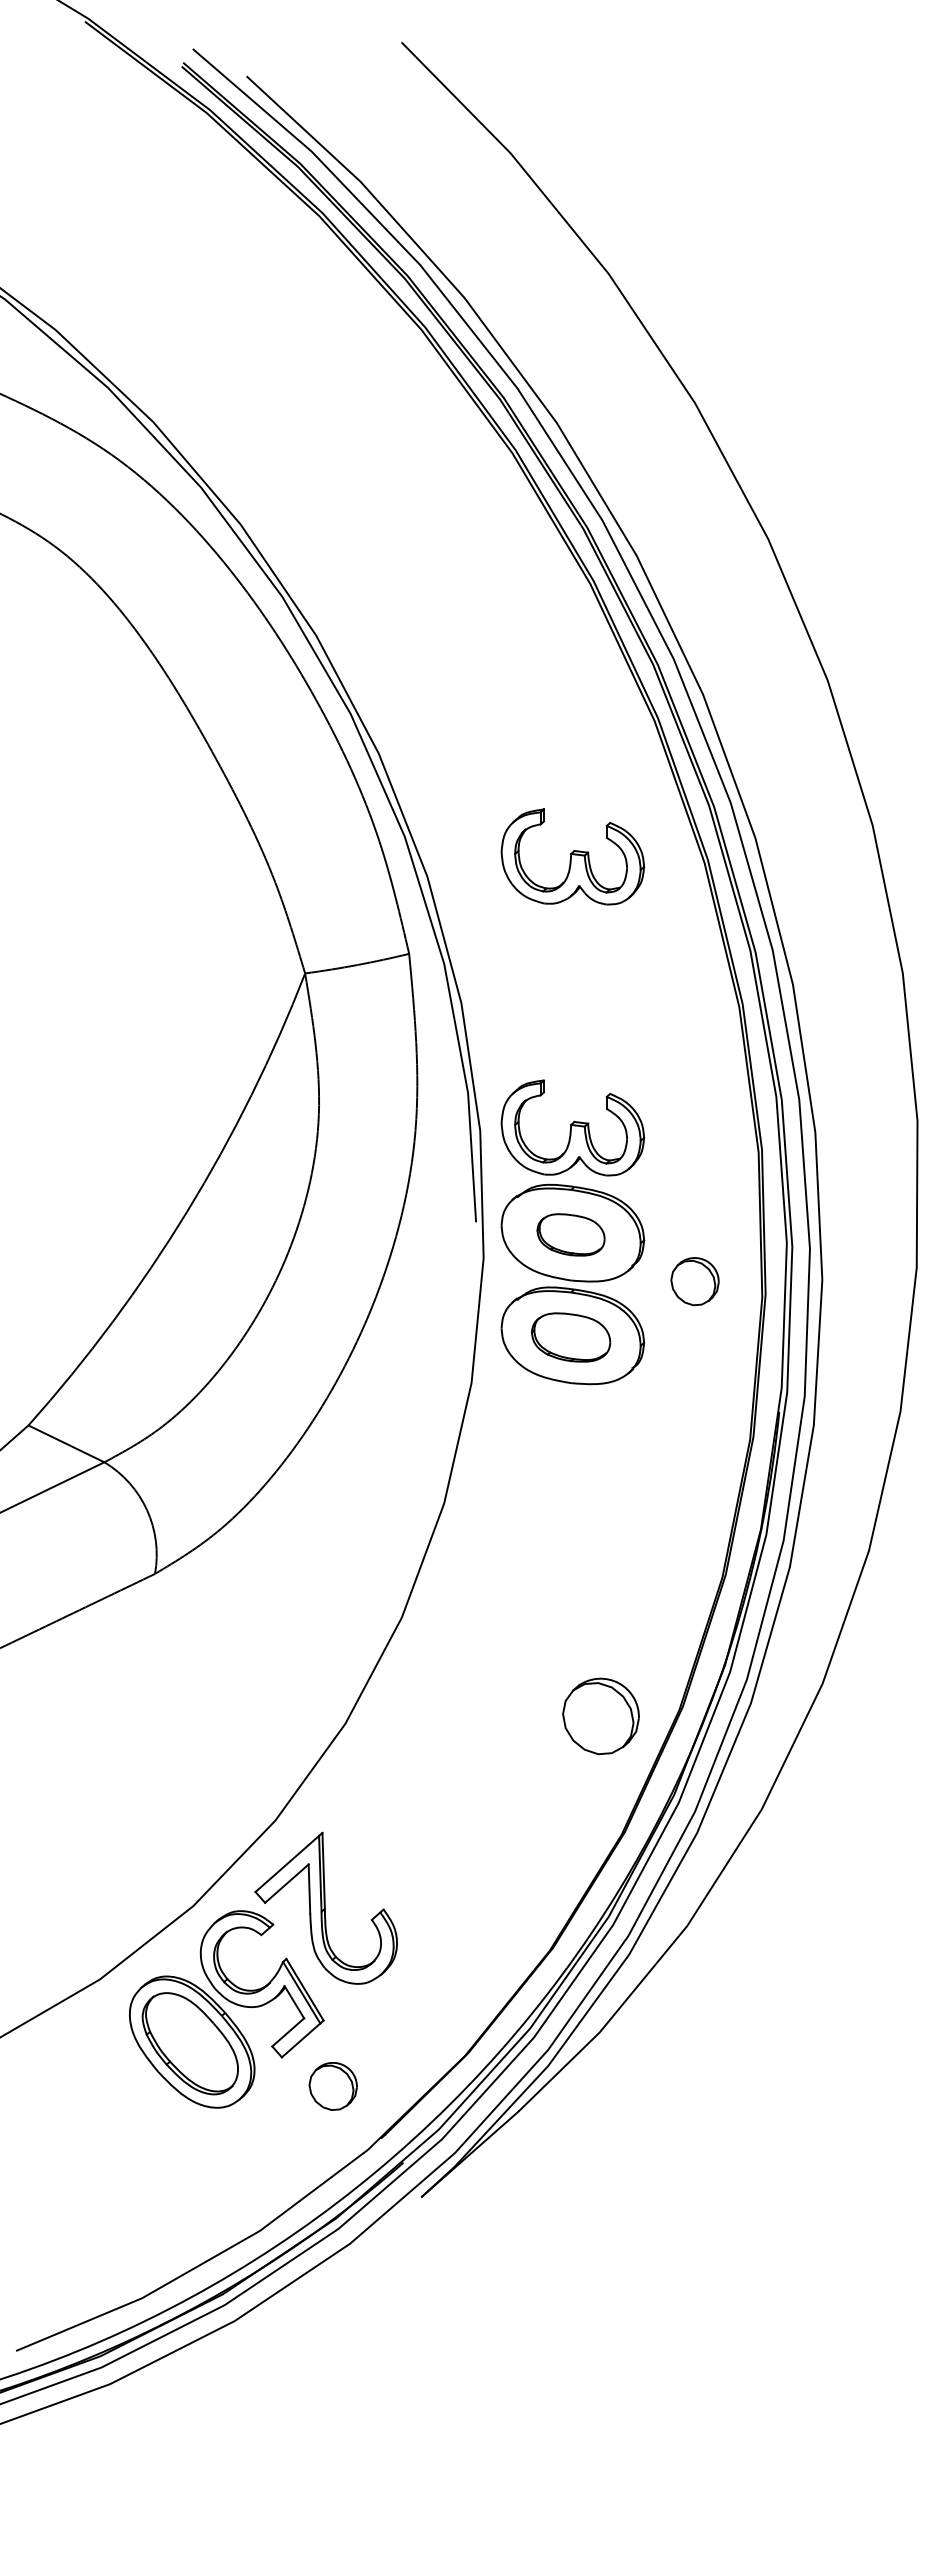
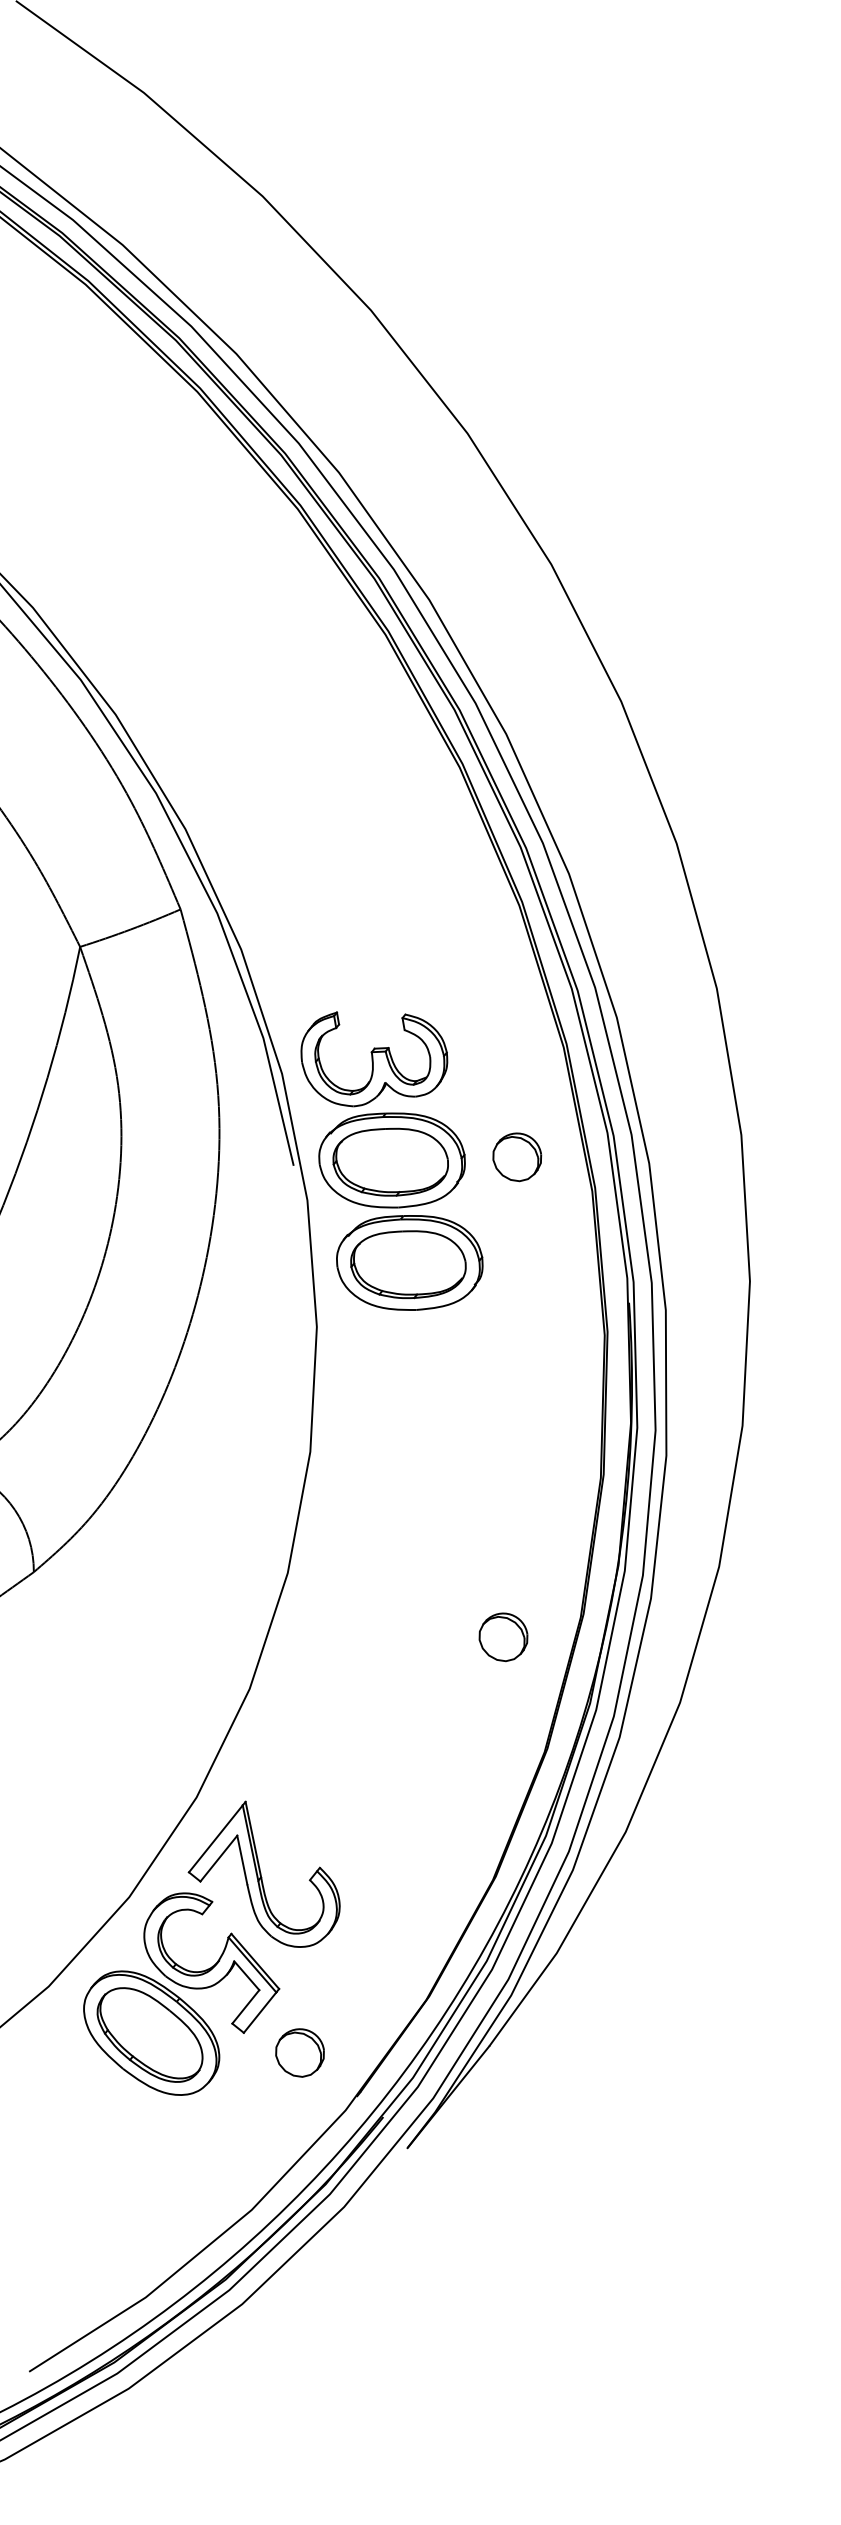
part: (572, 856) -> (326, 784), removed
part: (570, 1234) -> (390, 1161), size x1.67
part: (694, 1281) -> (516, 1157), moved
part: (570, 1337) -> (407, 1264), size x1.43
part: (600, 1715) -> (502, 1636), size x0.62

